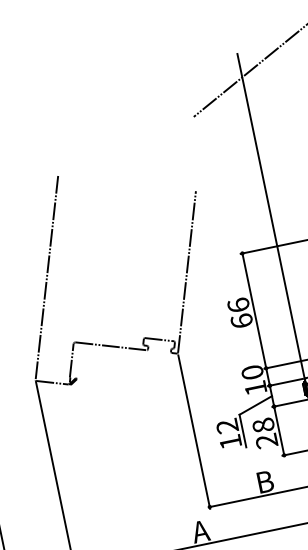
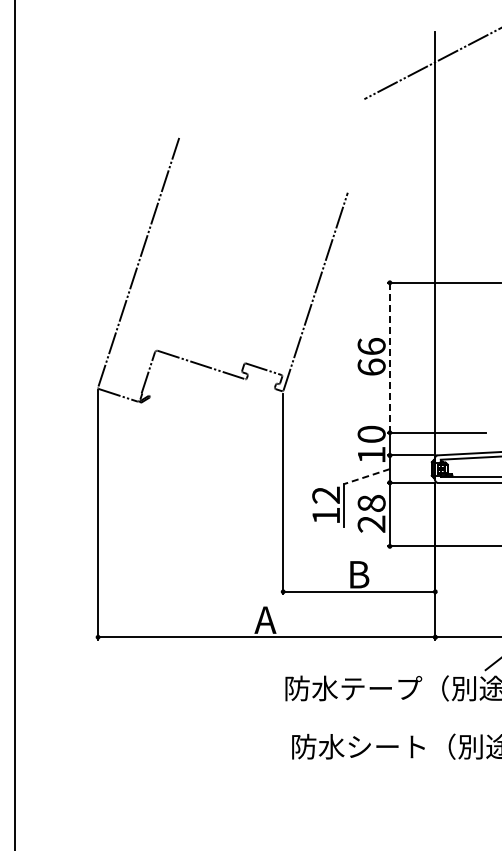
line: (254, 310) -> (389, 357), solid -> dashed
line: (256, 405) -> (367, 476), solid -> dashed

